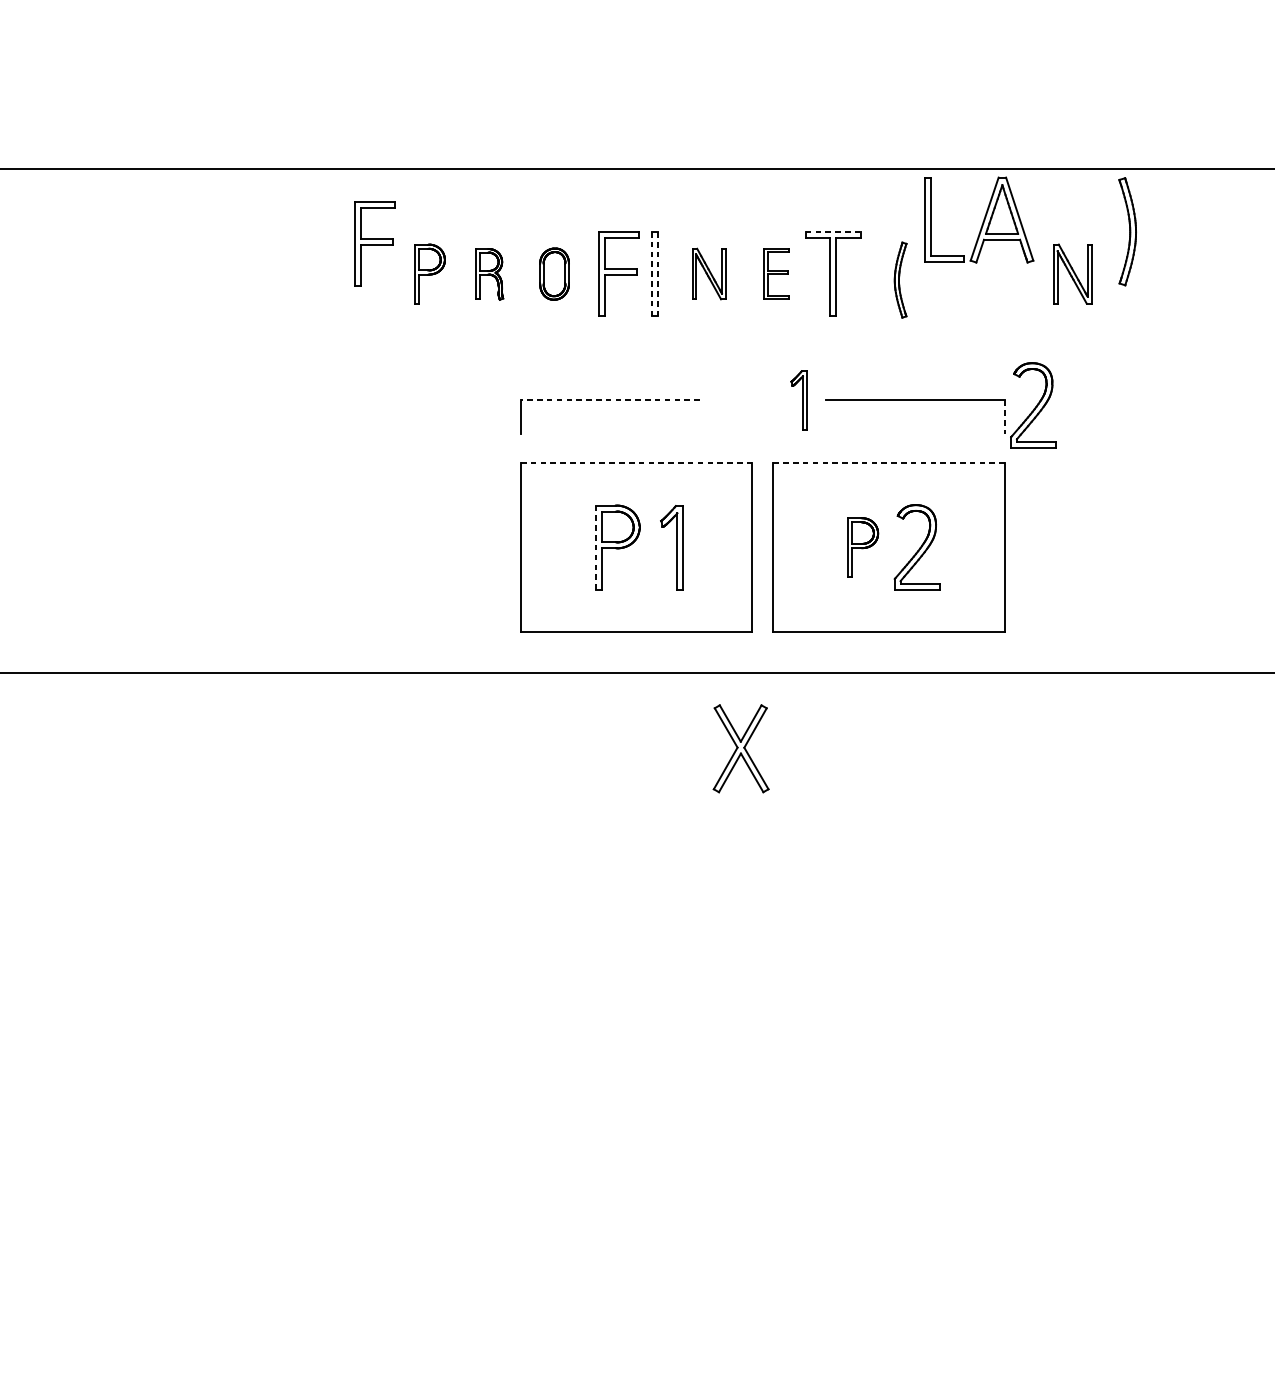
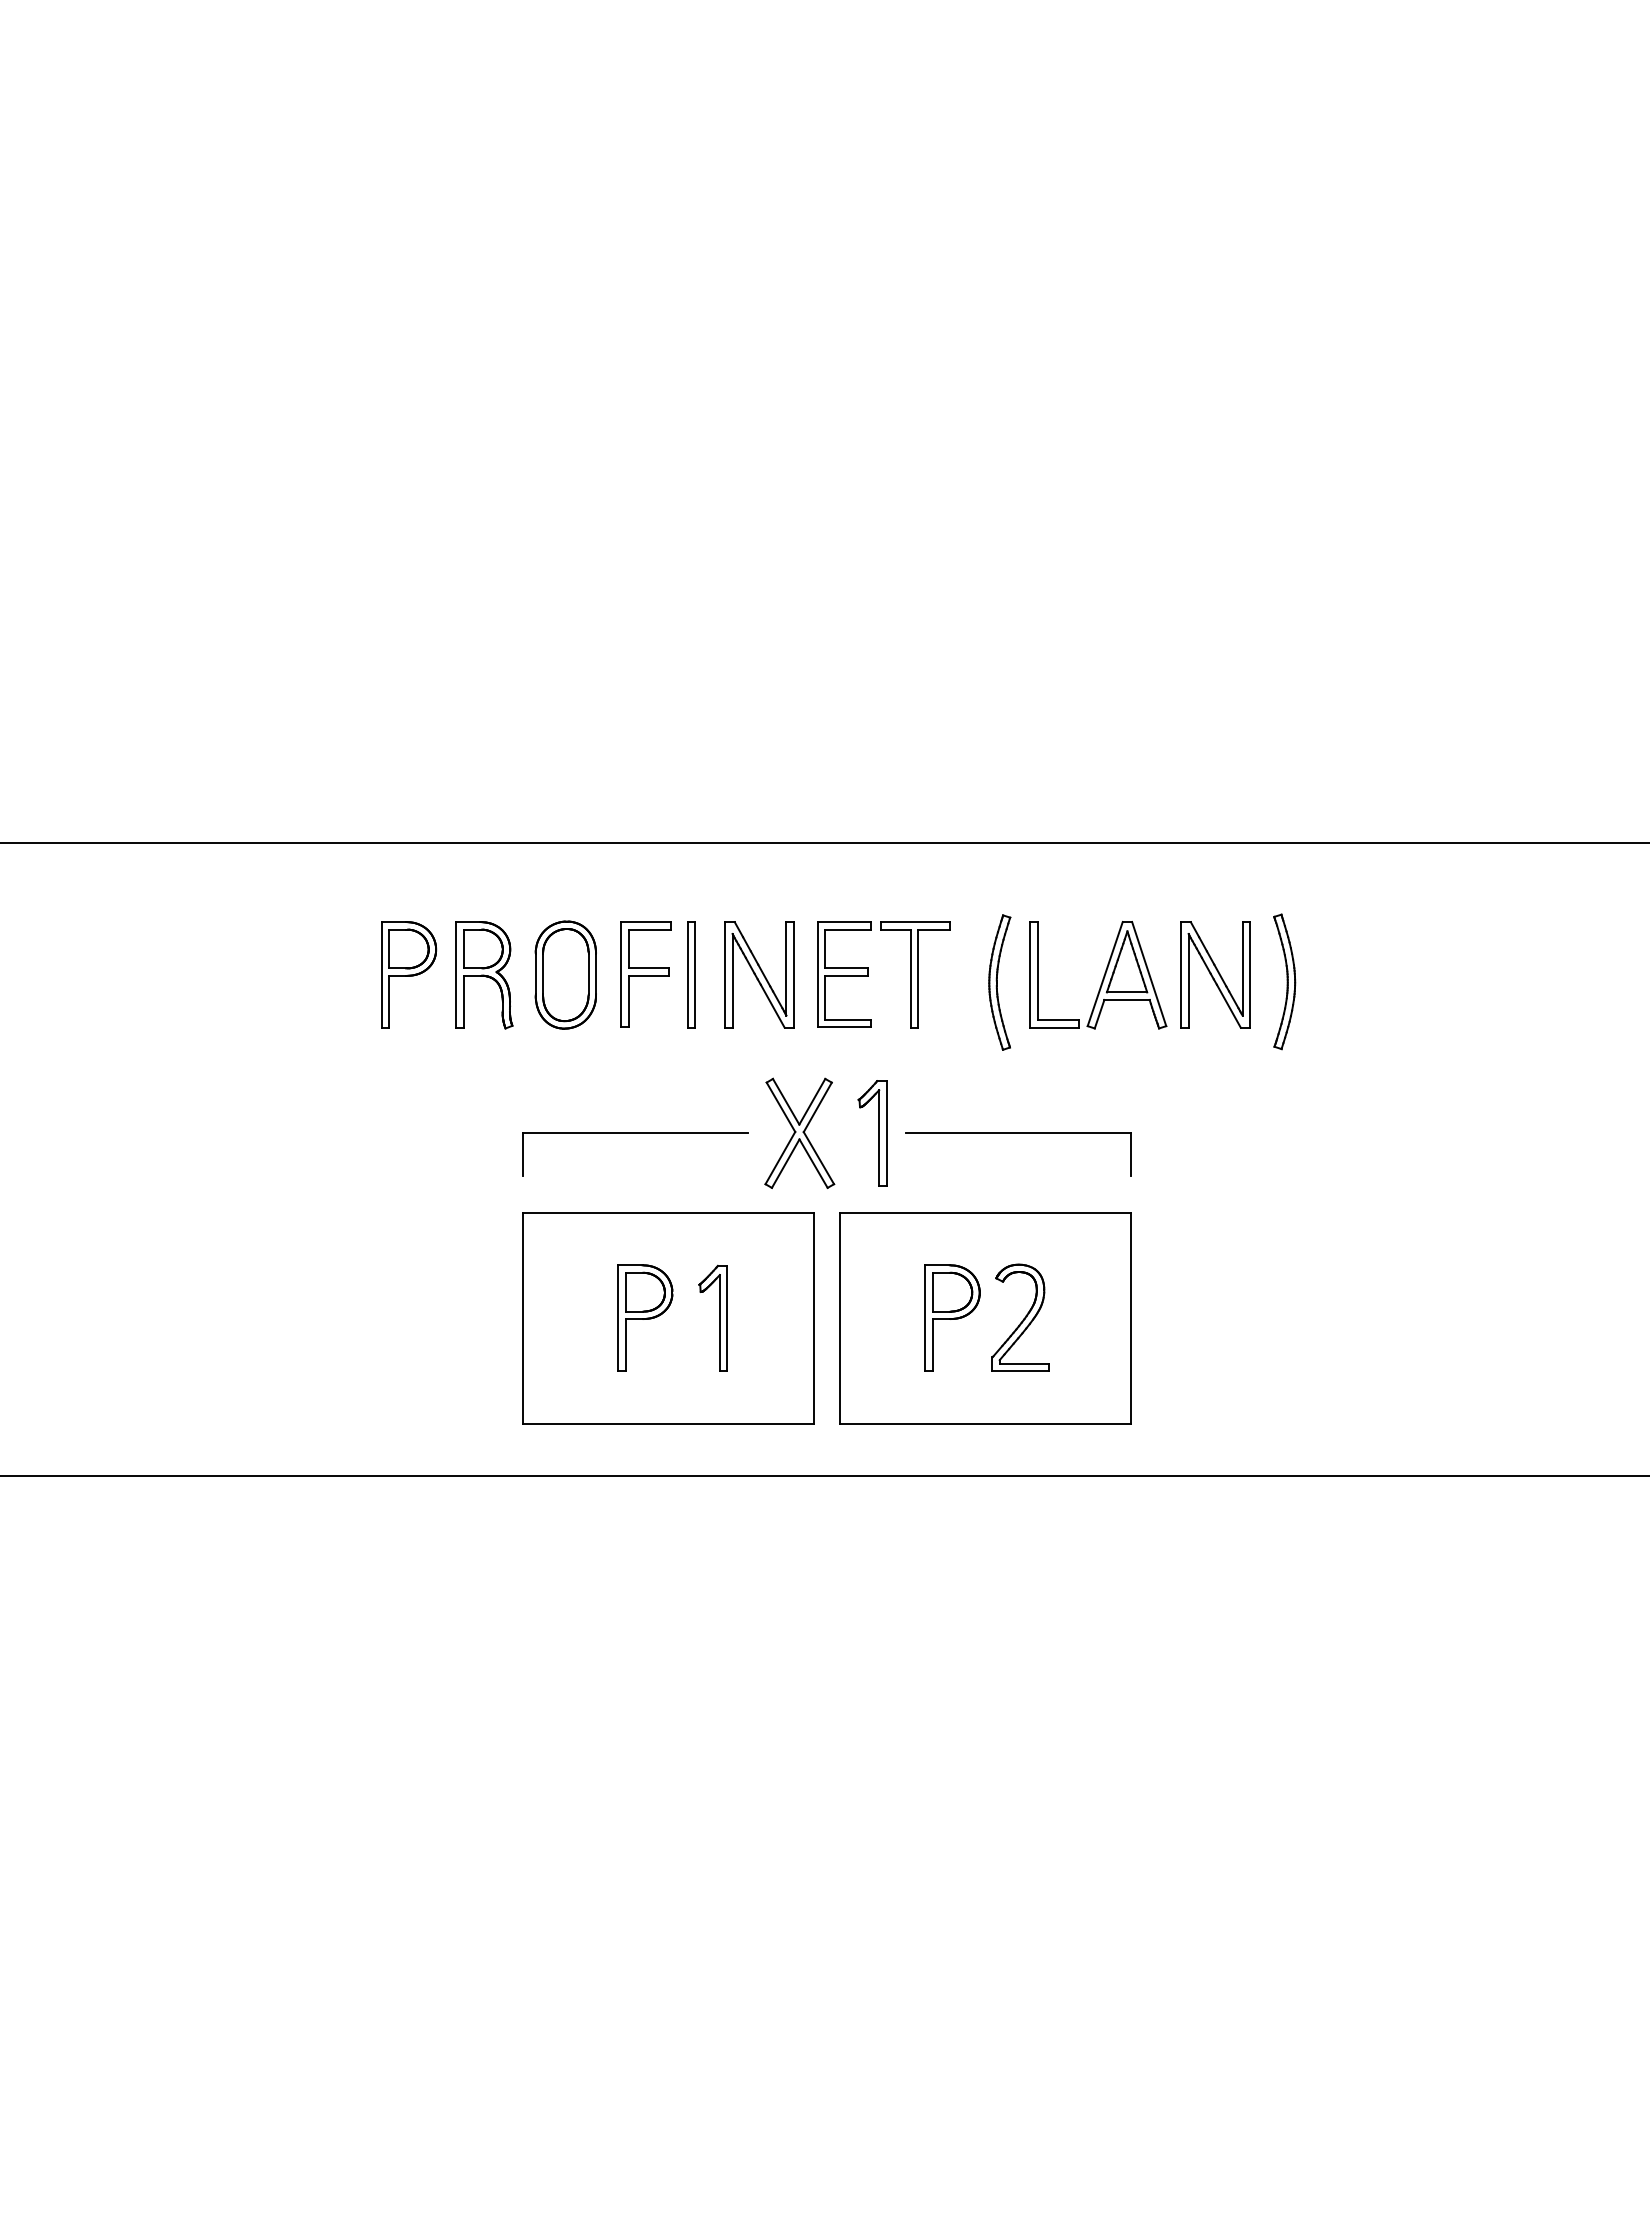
part: (979, 220) -> (1098, 975), moved
part: (1127, 231) -> (1284, 981), moved
line: (833, 232) -> (915, 922), dashed -> solid
part: (374, 244) -> (339, 937), removed
part: (430, 273) -> (409, 974), size x1.43
part: (554, 273) -> (565, 974), size x1.67
part: (709, 273) -> (759, 974), size x1.67
part: (776, 273) -> (844, 974), size x1.67
part: (1072, 273) -> (1215, 974), size x1.43
part: (489, 274) -> (484, 975), size x1.67
line: (652, 274) -> (688, 975), dashed -> solid
line: (658, 274) -> (695, 975), dashed -> solid
part: (900, 280) -> (999, 982), size x1.43
line: (610, 400) -> (635, 1133), dashed -> solid
part: (799, 400) -> (872, 1133), size x1.43
part: (1033, 405) -> (1166, 1139), removed
line: (1004, 417) -> (1130, 1154), dashed -> solid
line: (636, 463) -> (668, 1212), dashed -> solid
line: (889, 463) -> (985, 1212), dashed -> solid
line: (596, 547) -> (618, 1318), dashed -> solid
part: (862, 547) -> (952, 1317), size x1.43
part: (740, 748) -> (799, 1132), moved

